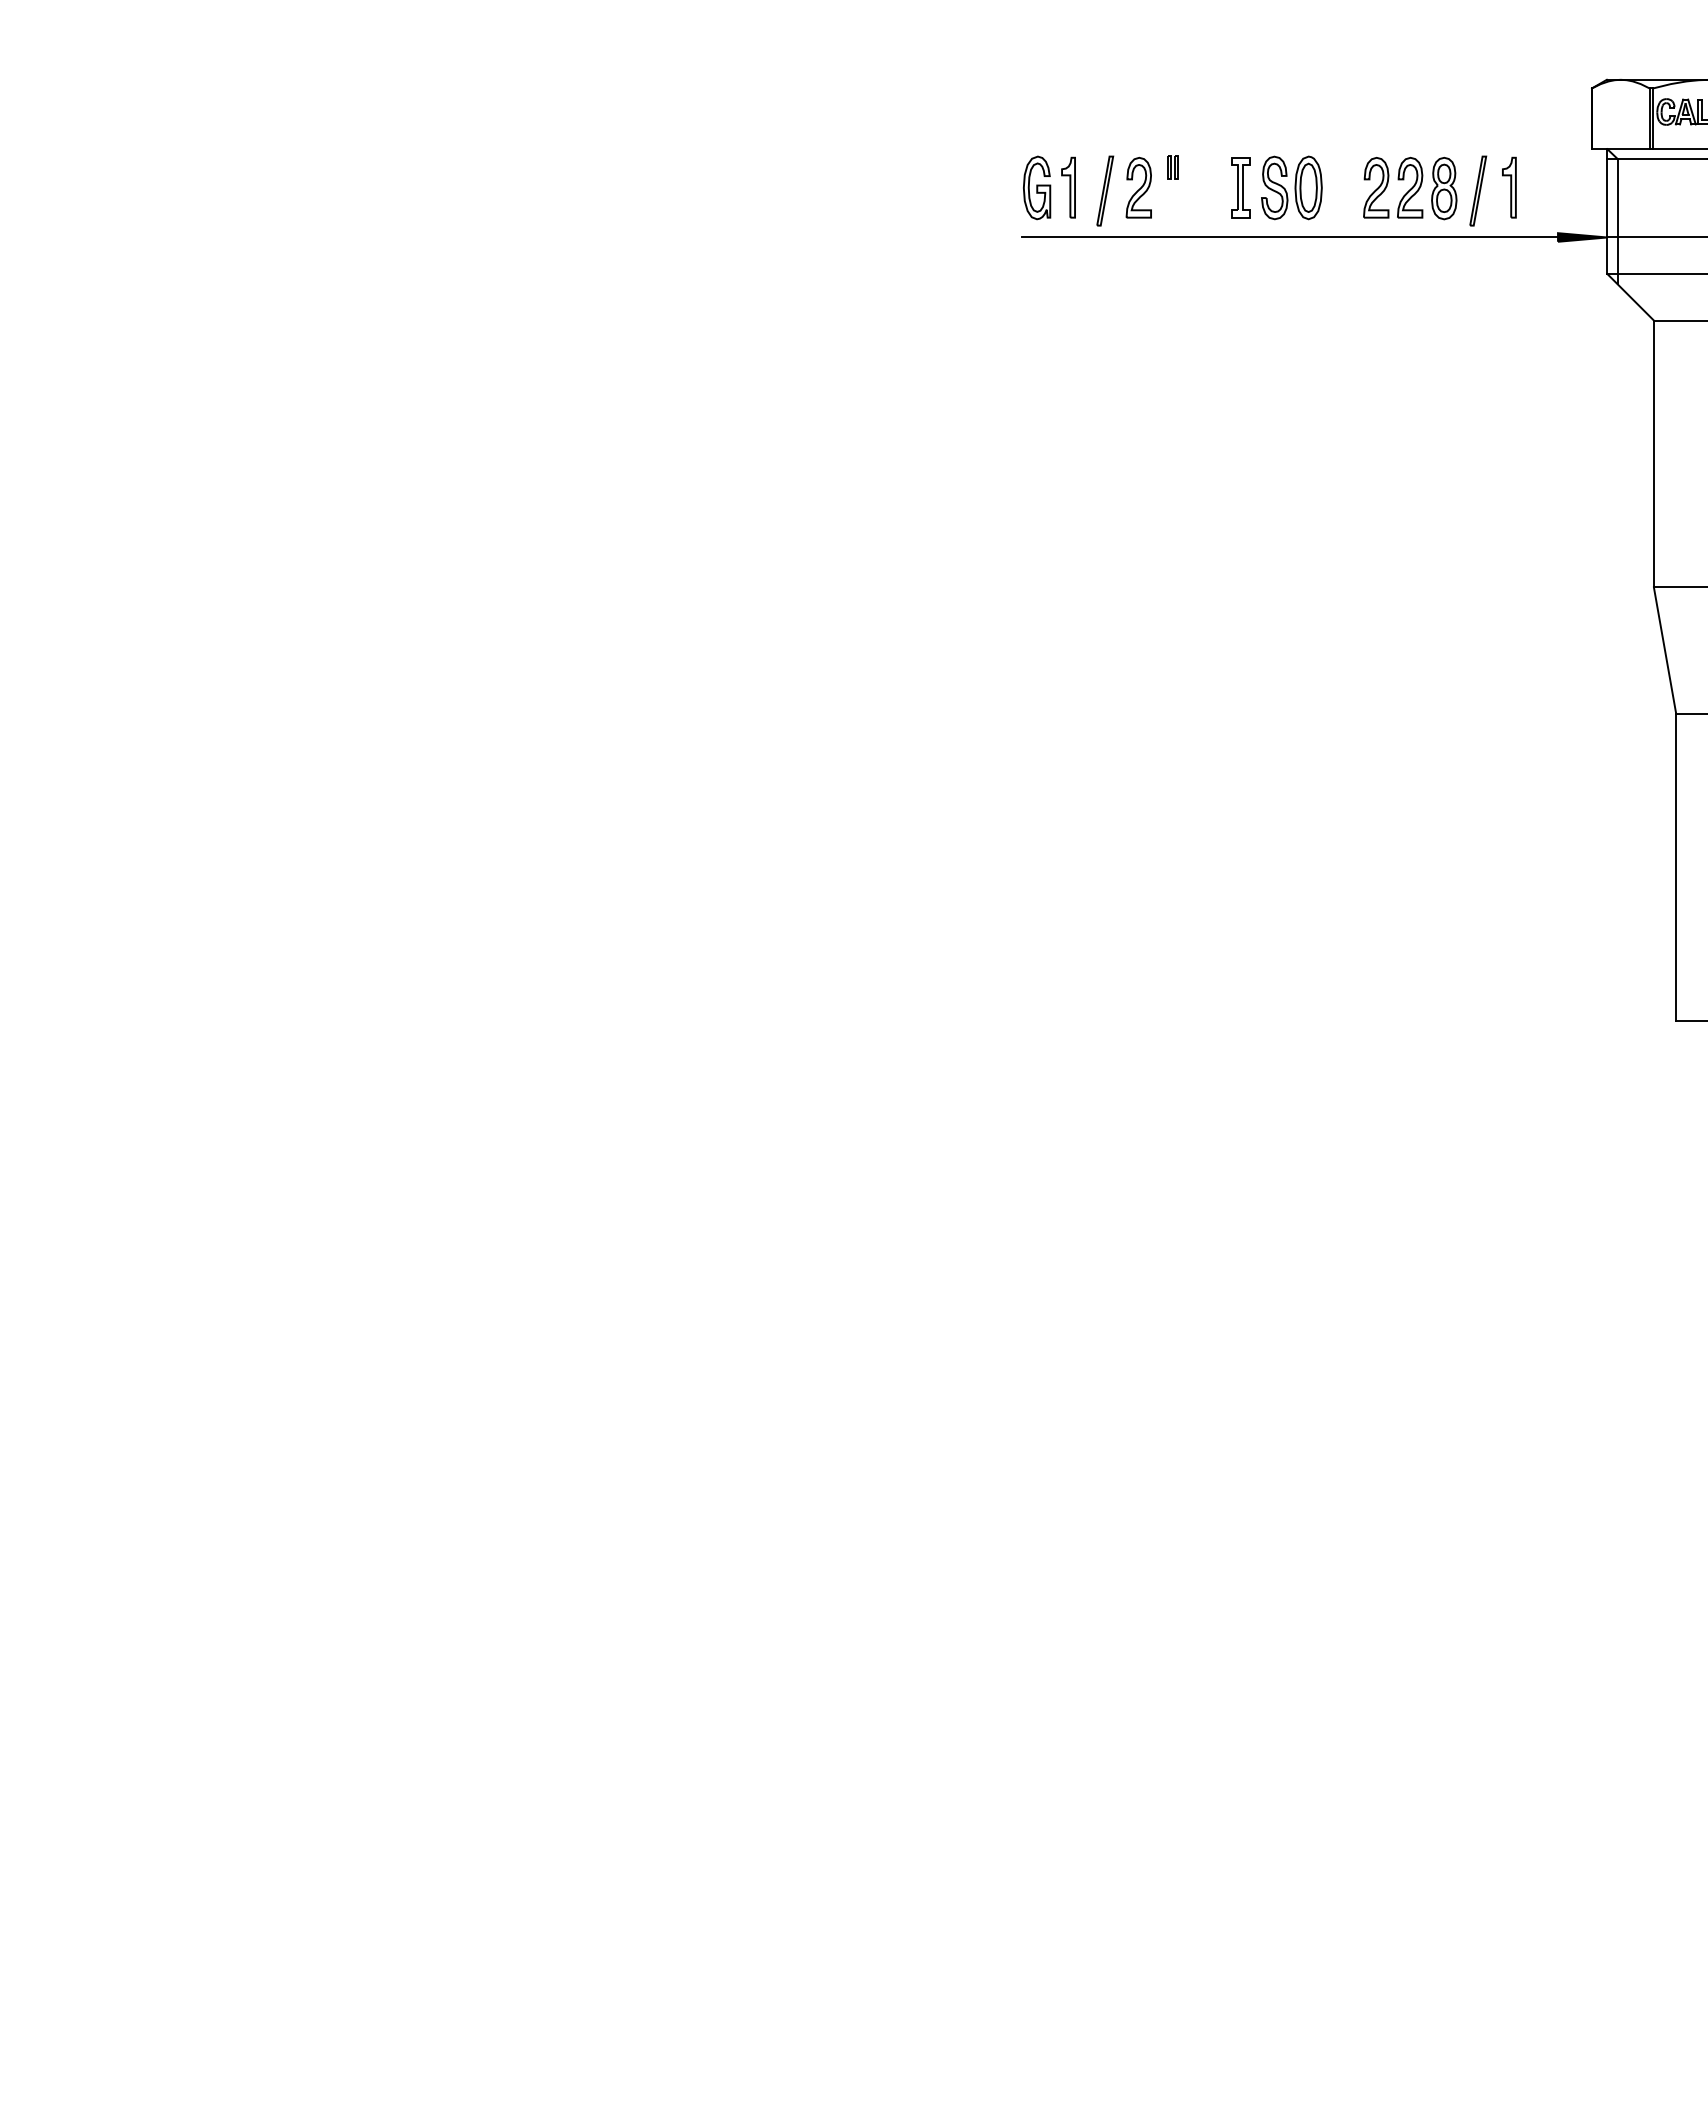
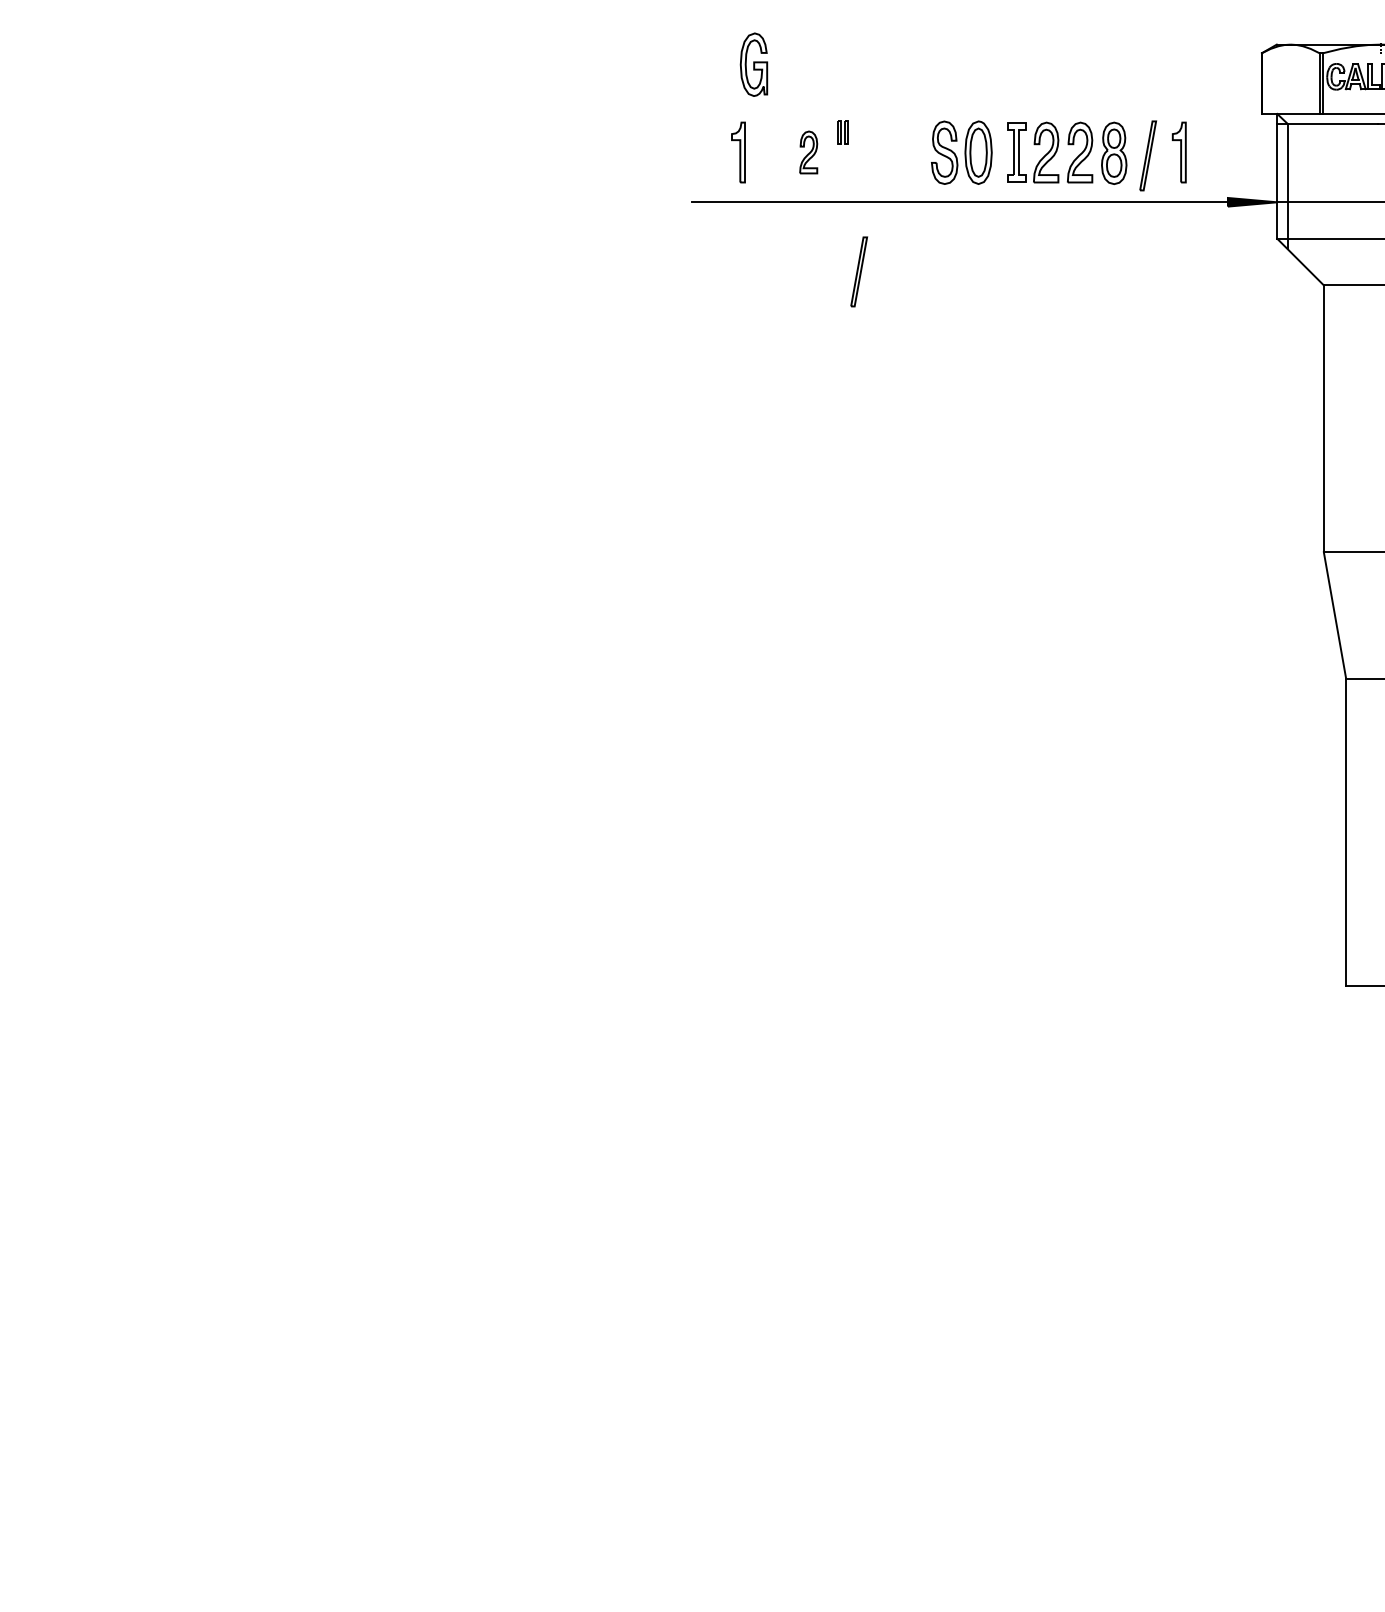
part: (1037, 187) -> (754, 64), moved
part: (1138, 187) -> (808, 152), size x0.7
part: (1240, 187) -> (1016, 152), moved
part: (1105, 190) -> (859, 271), moved

